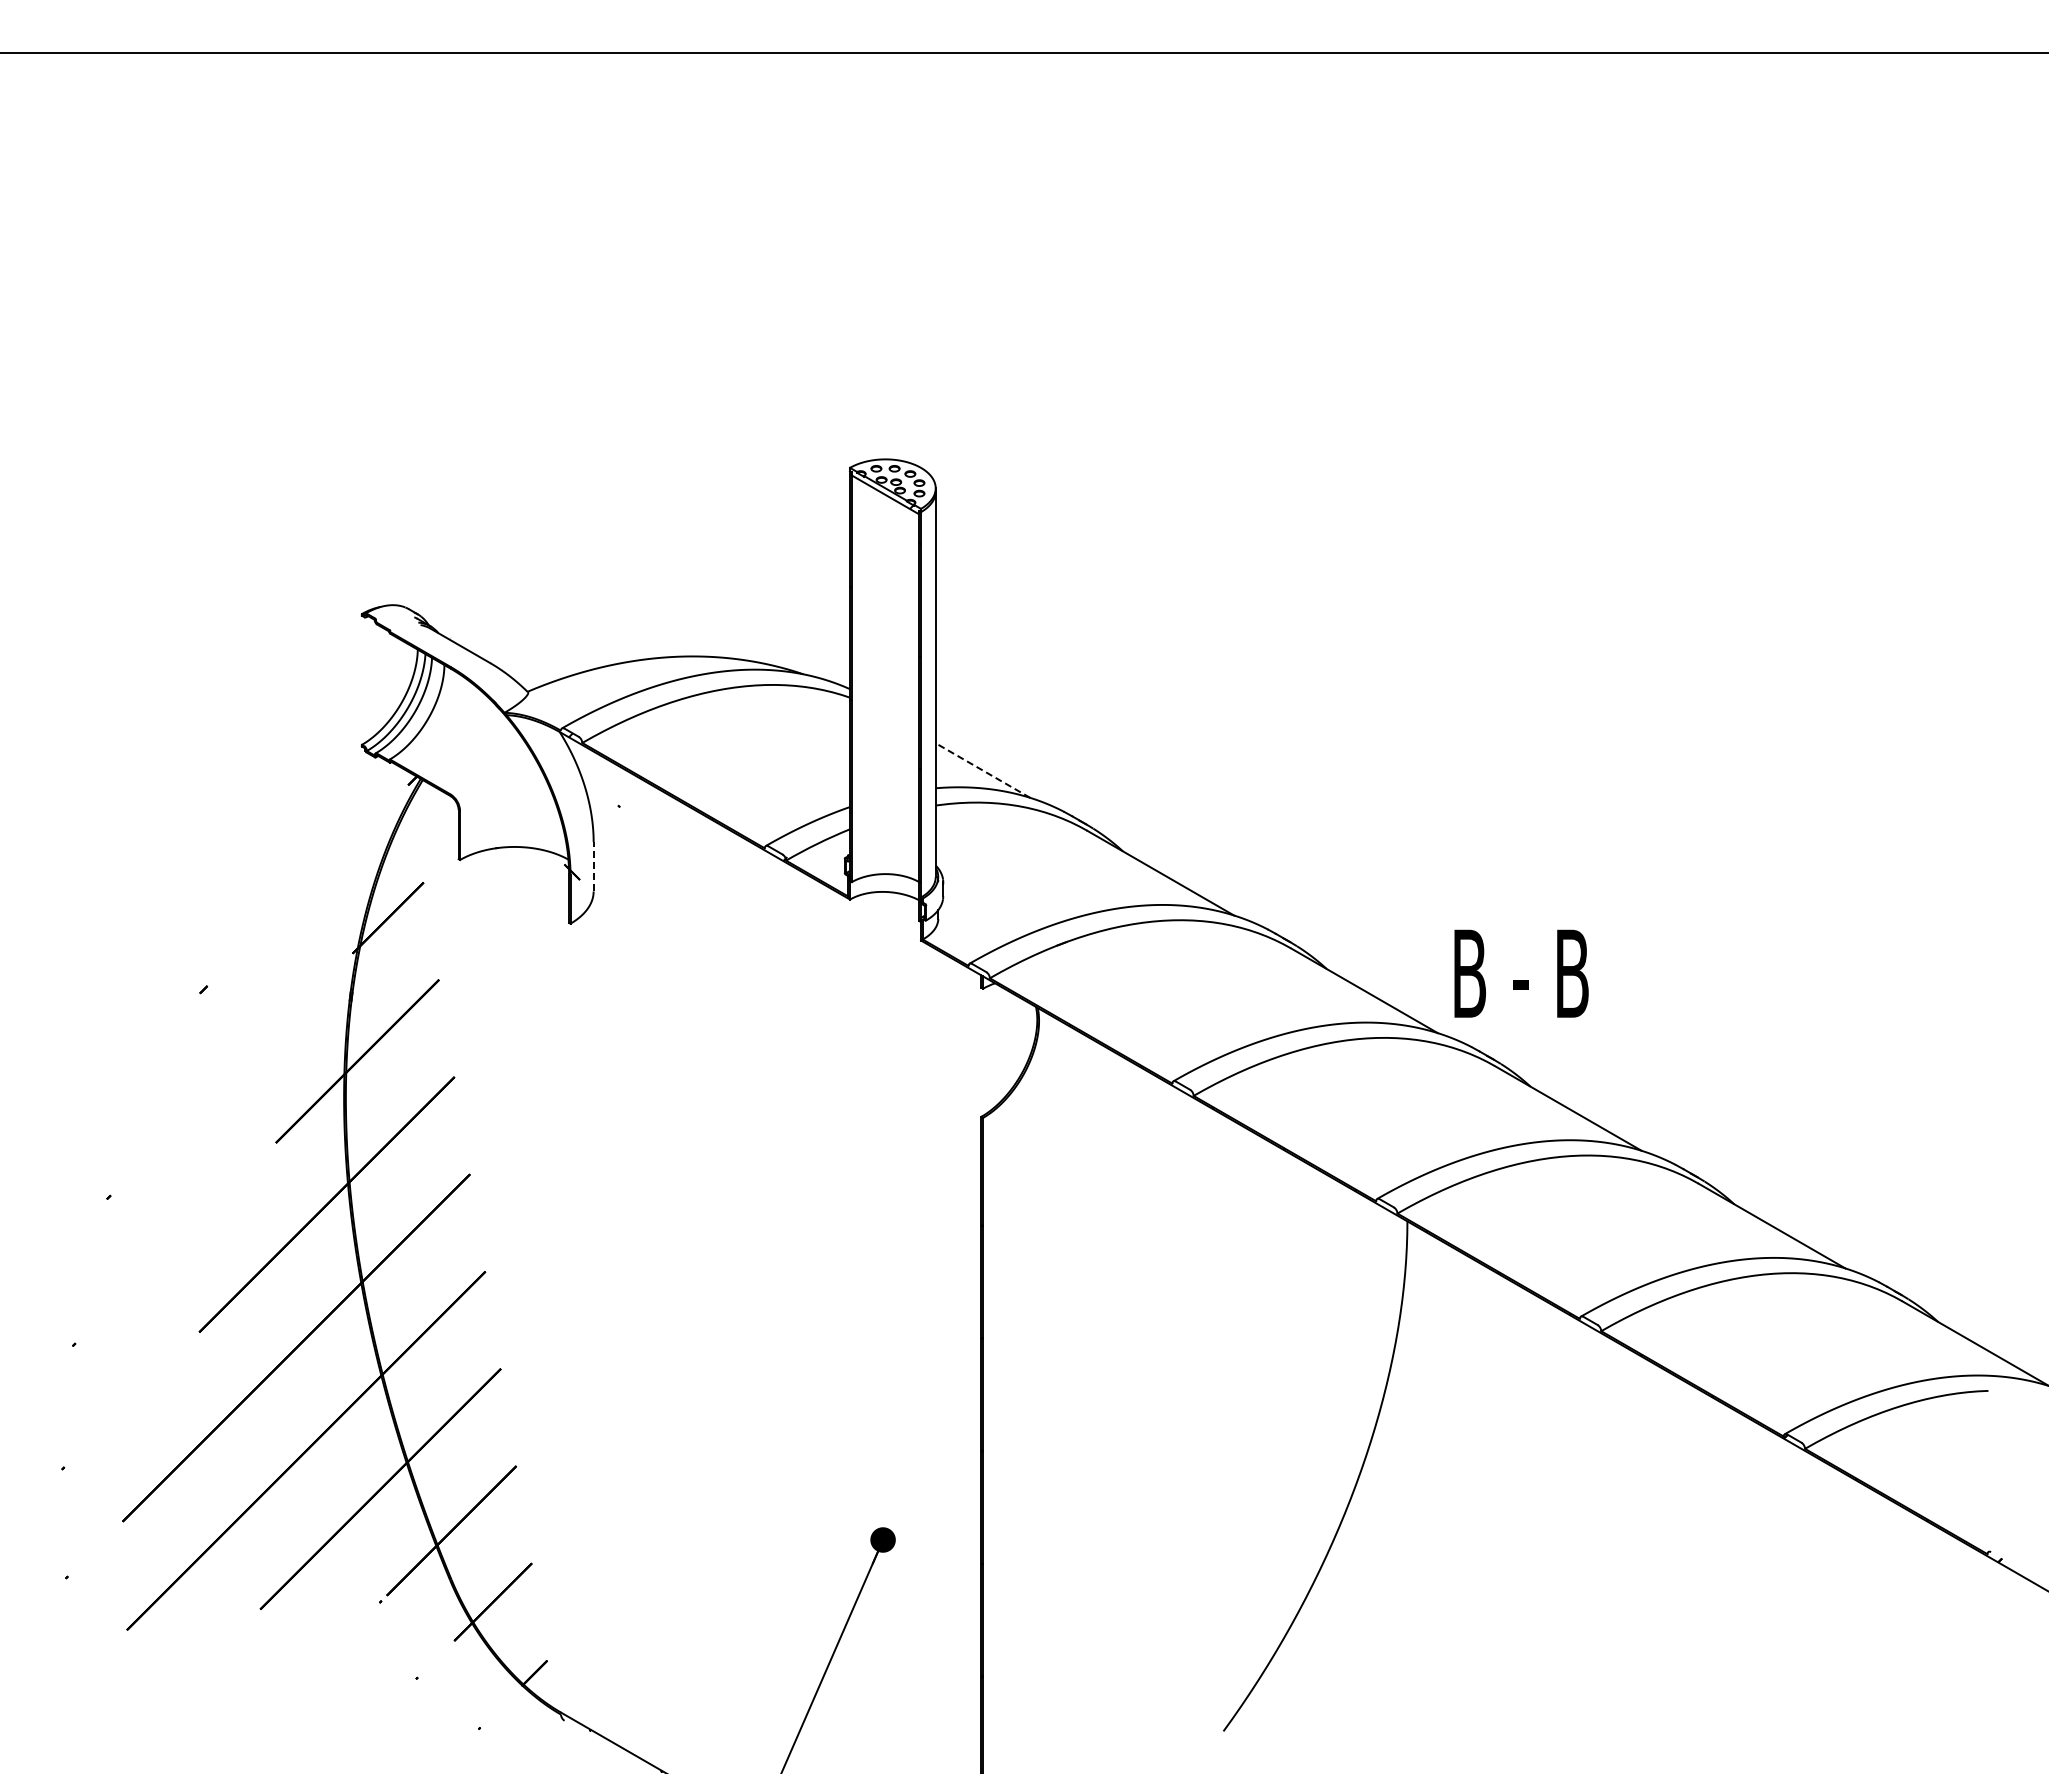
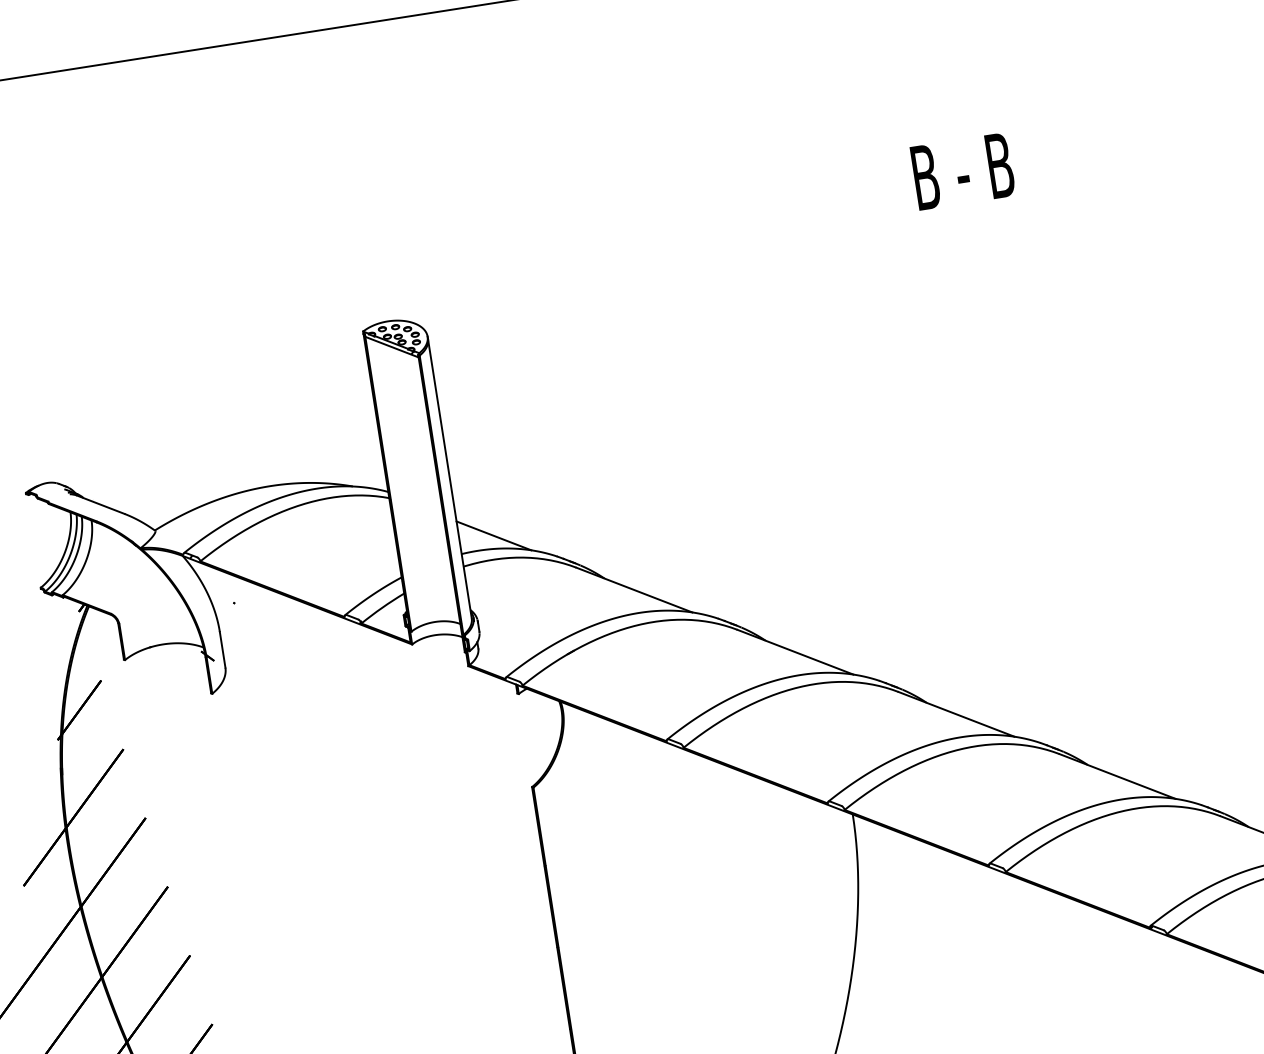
line: (983, 770) -> (494, 535), dashed -> solid
line: (593, 866) -> (222, 649), dashed -> solid
text: (1521, 973) -> (963, 171), moved

